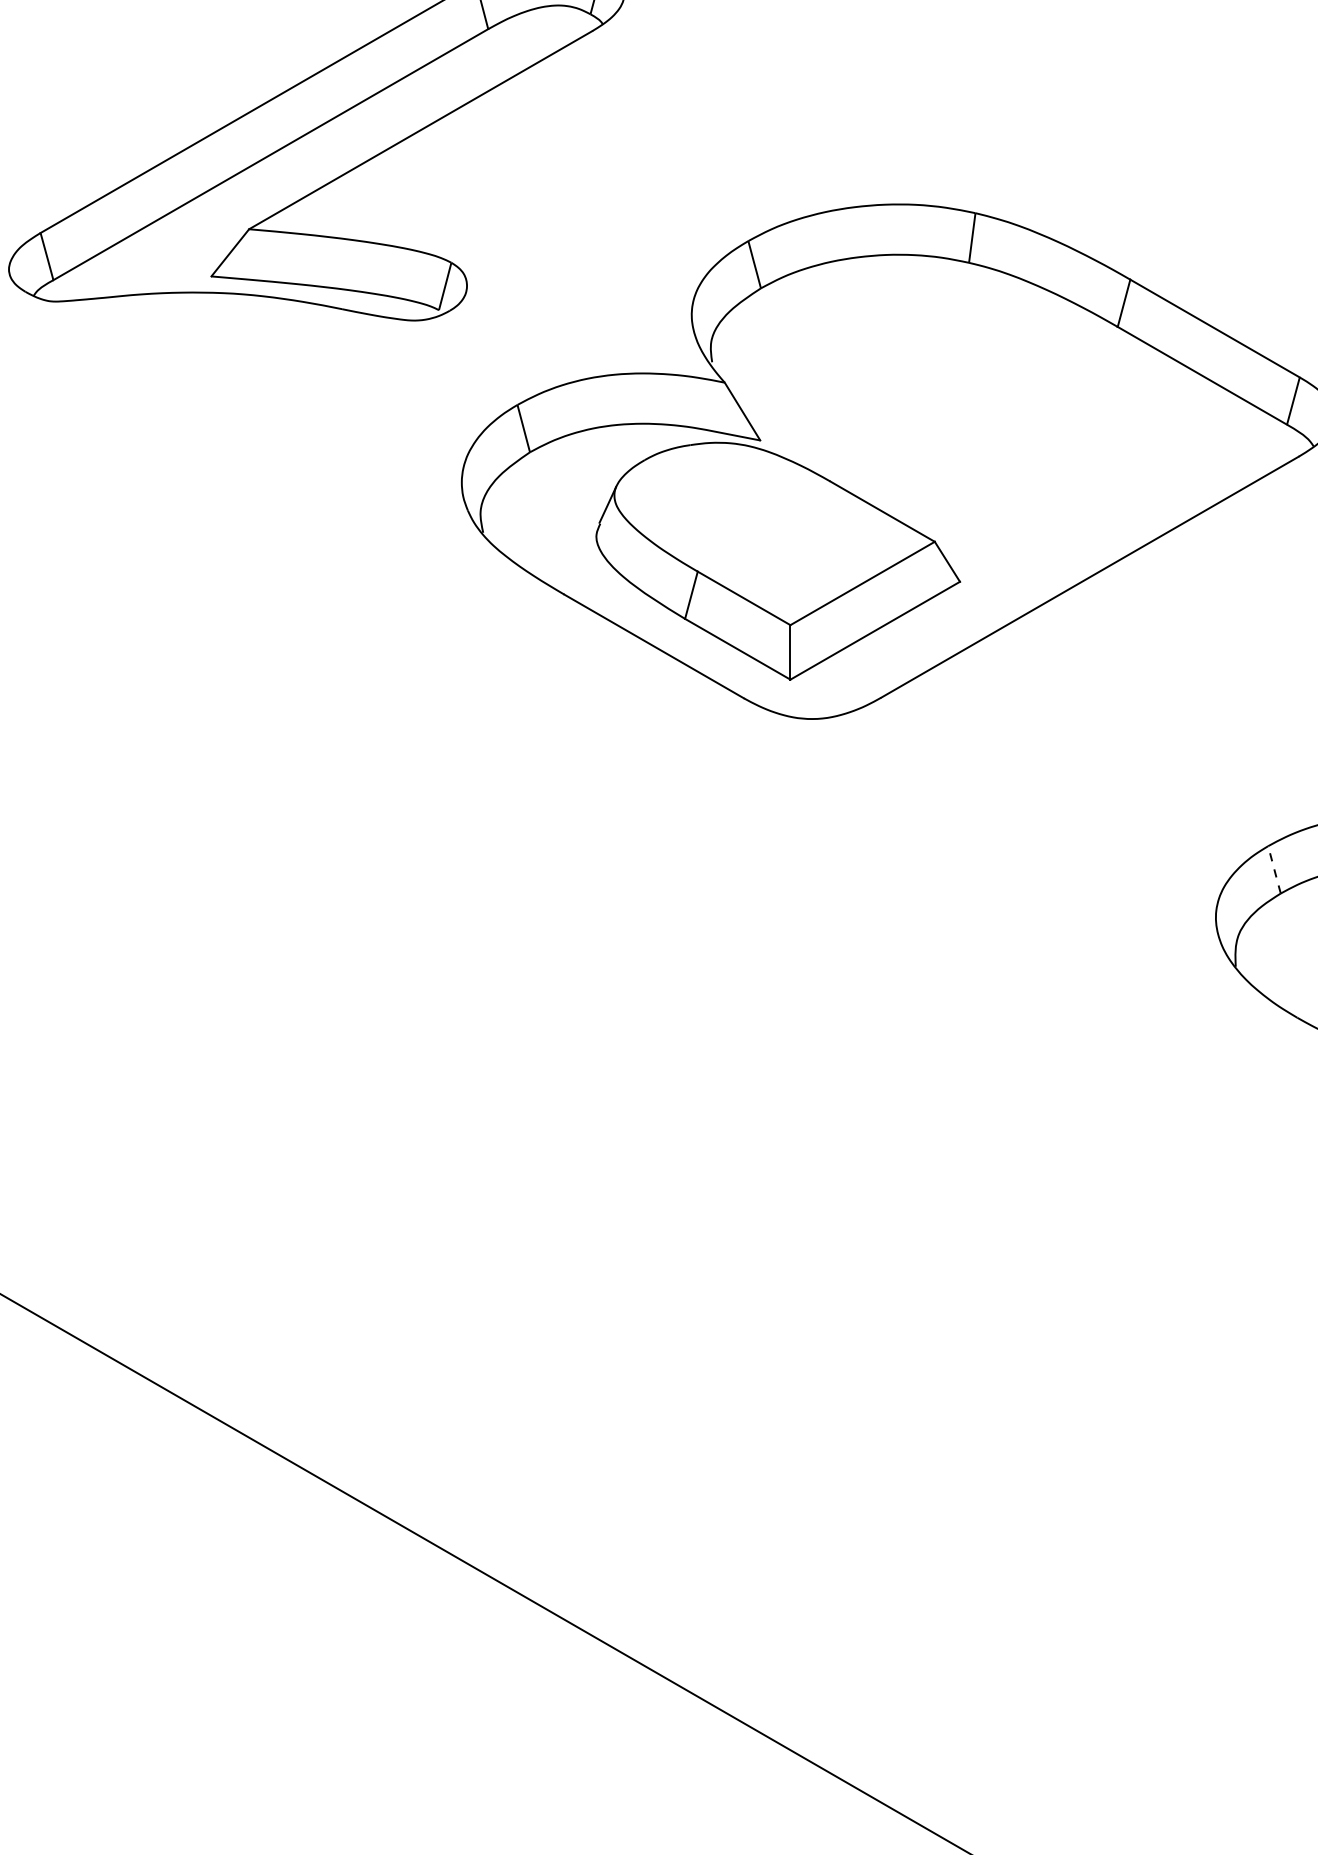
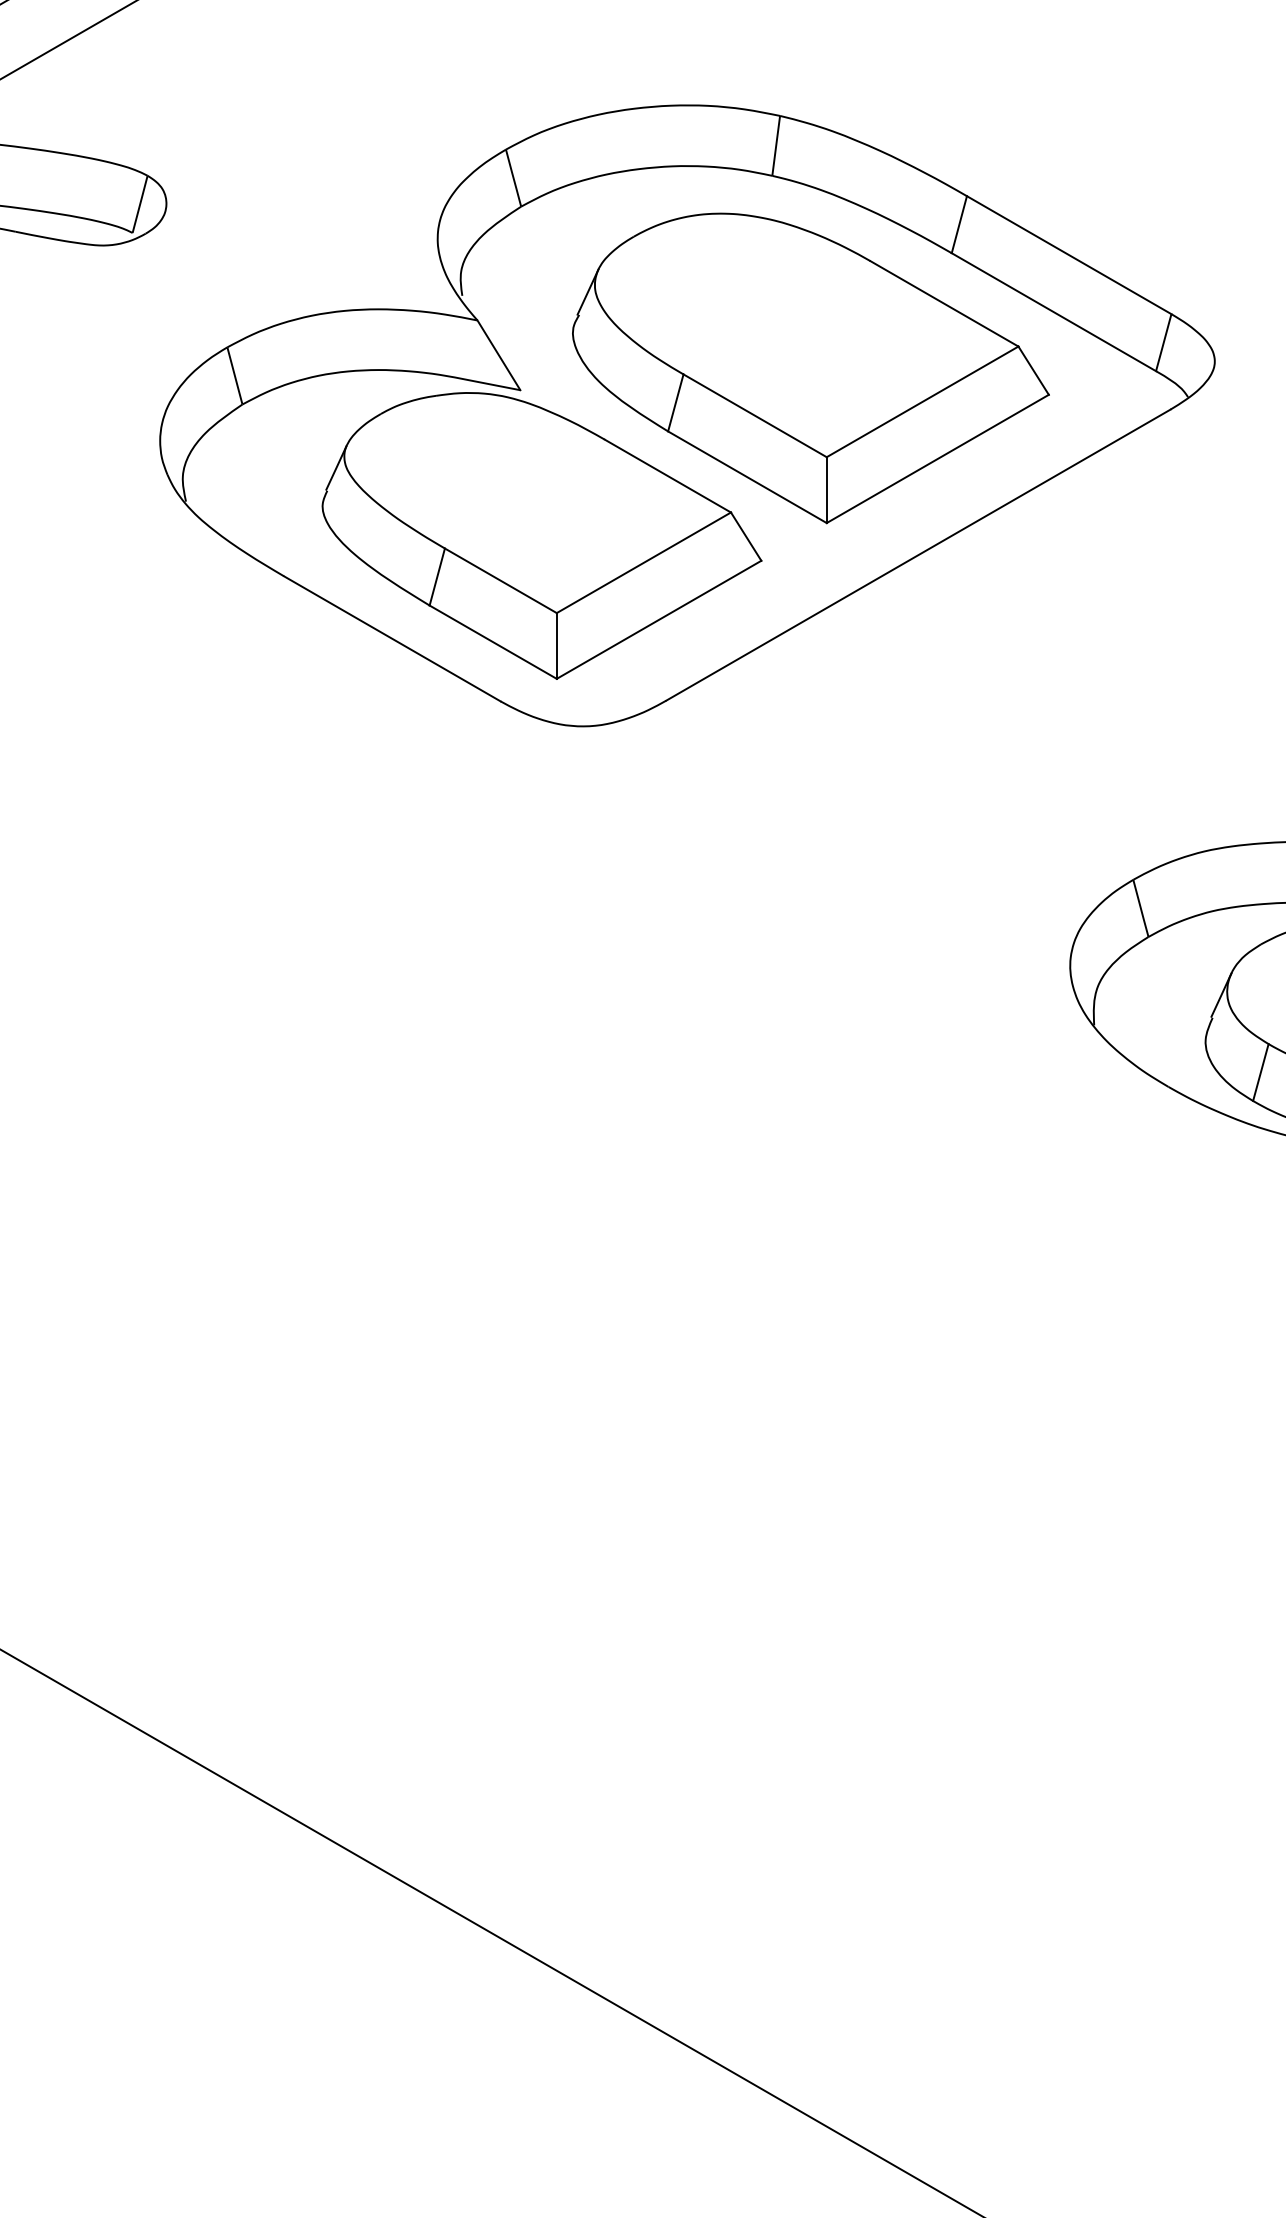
part: (1000, 422) -> (810, 368), added
line: (1274, 869) -> (1140, 907), dashed -> solid

